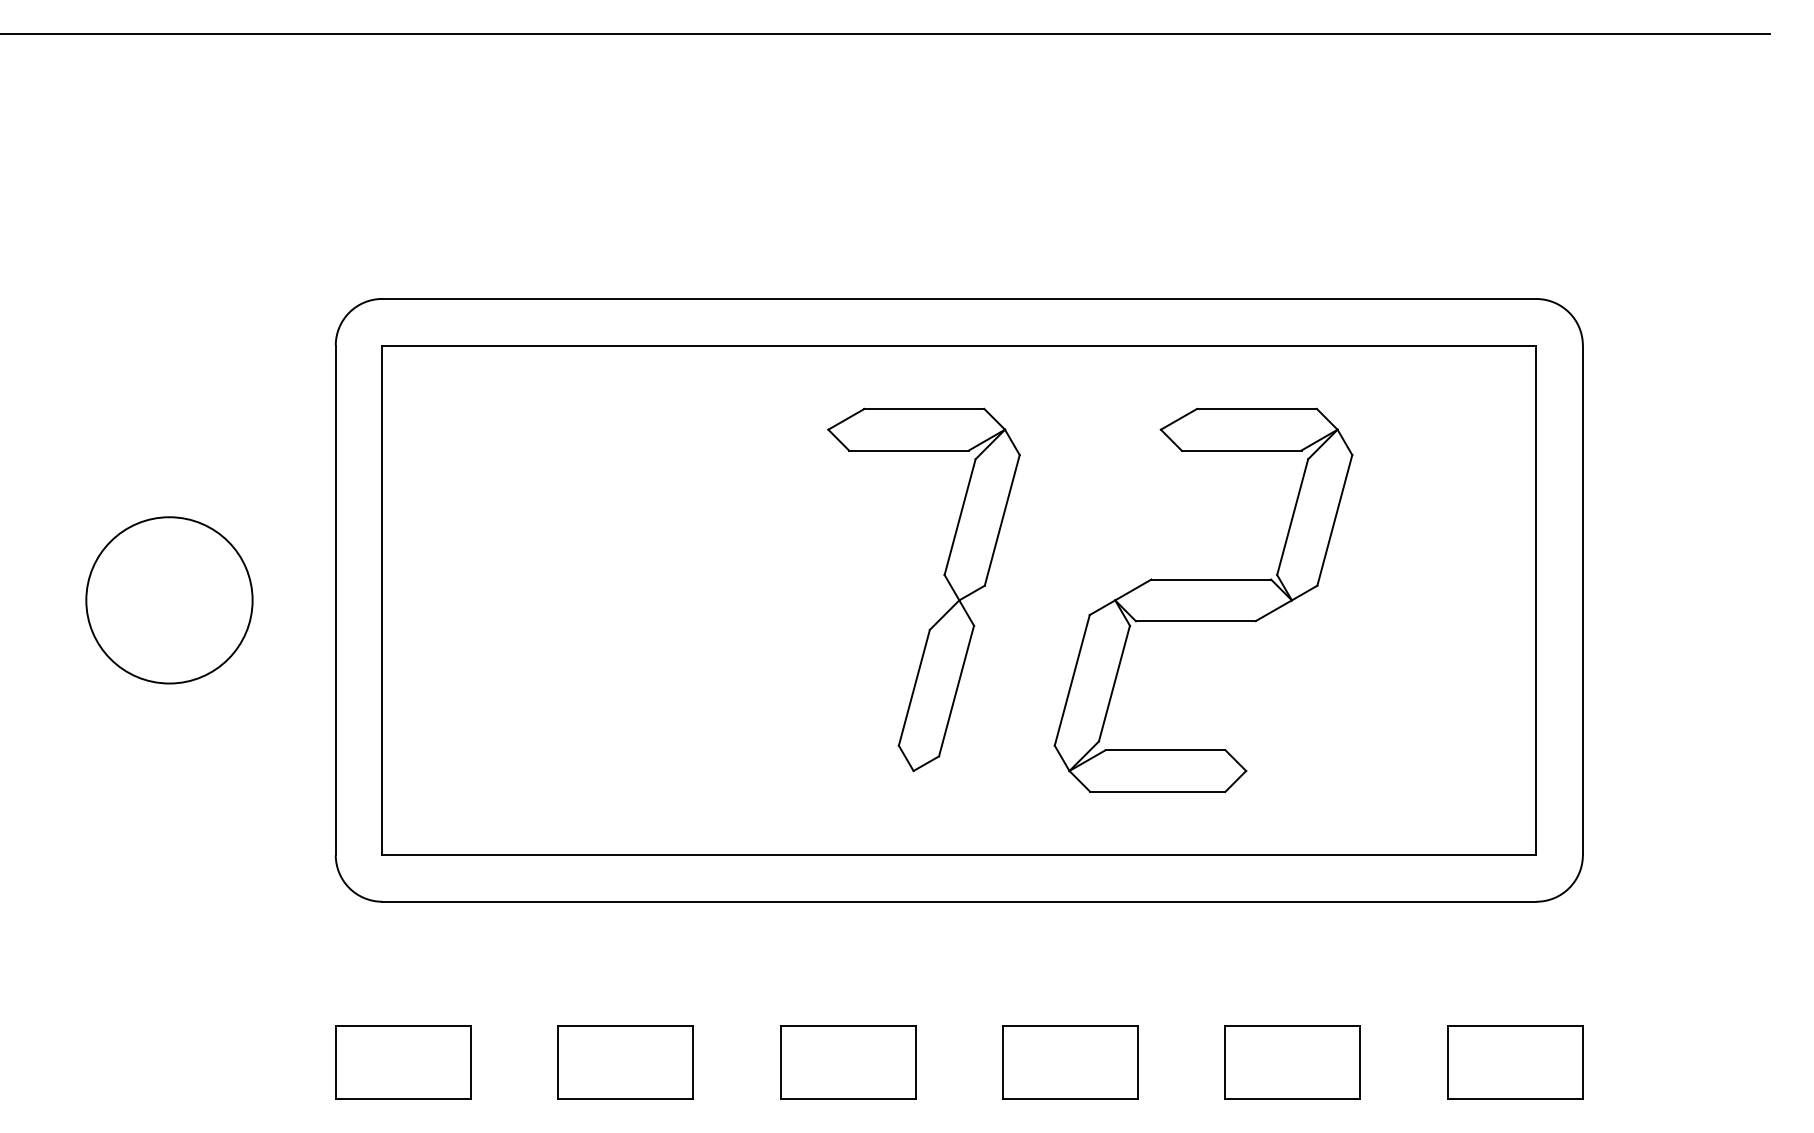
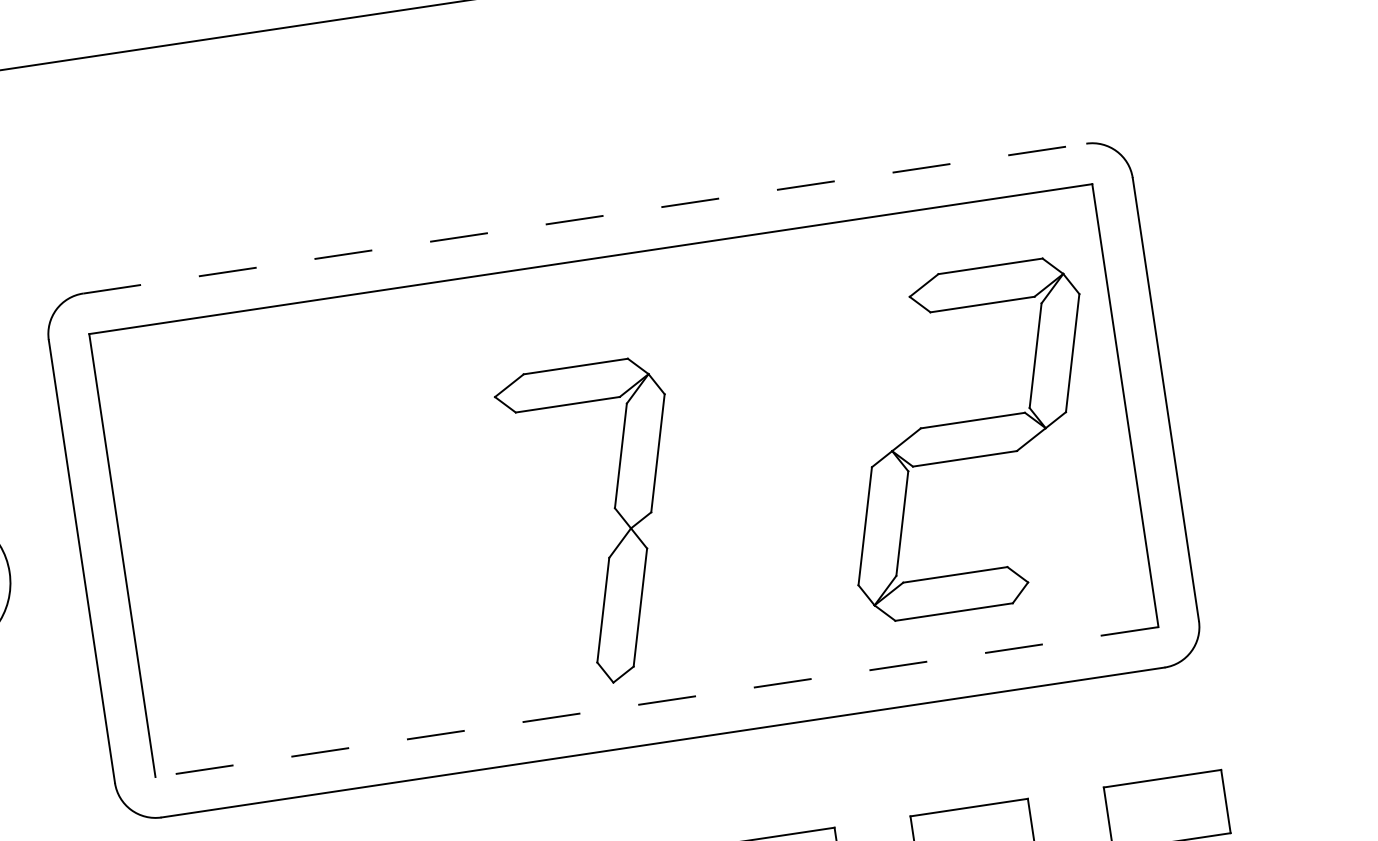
line: (959, 299) -> (584, 219), solid -> dashed
part: (943, 575) -> (614, 508), moved
part: (1203, 599) -> (968, 438), moved
line: (958, 855) -> (656, 702), solid -> dashed

